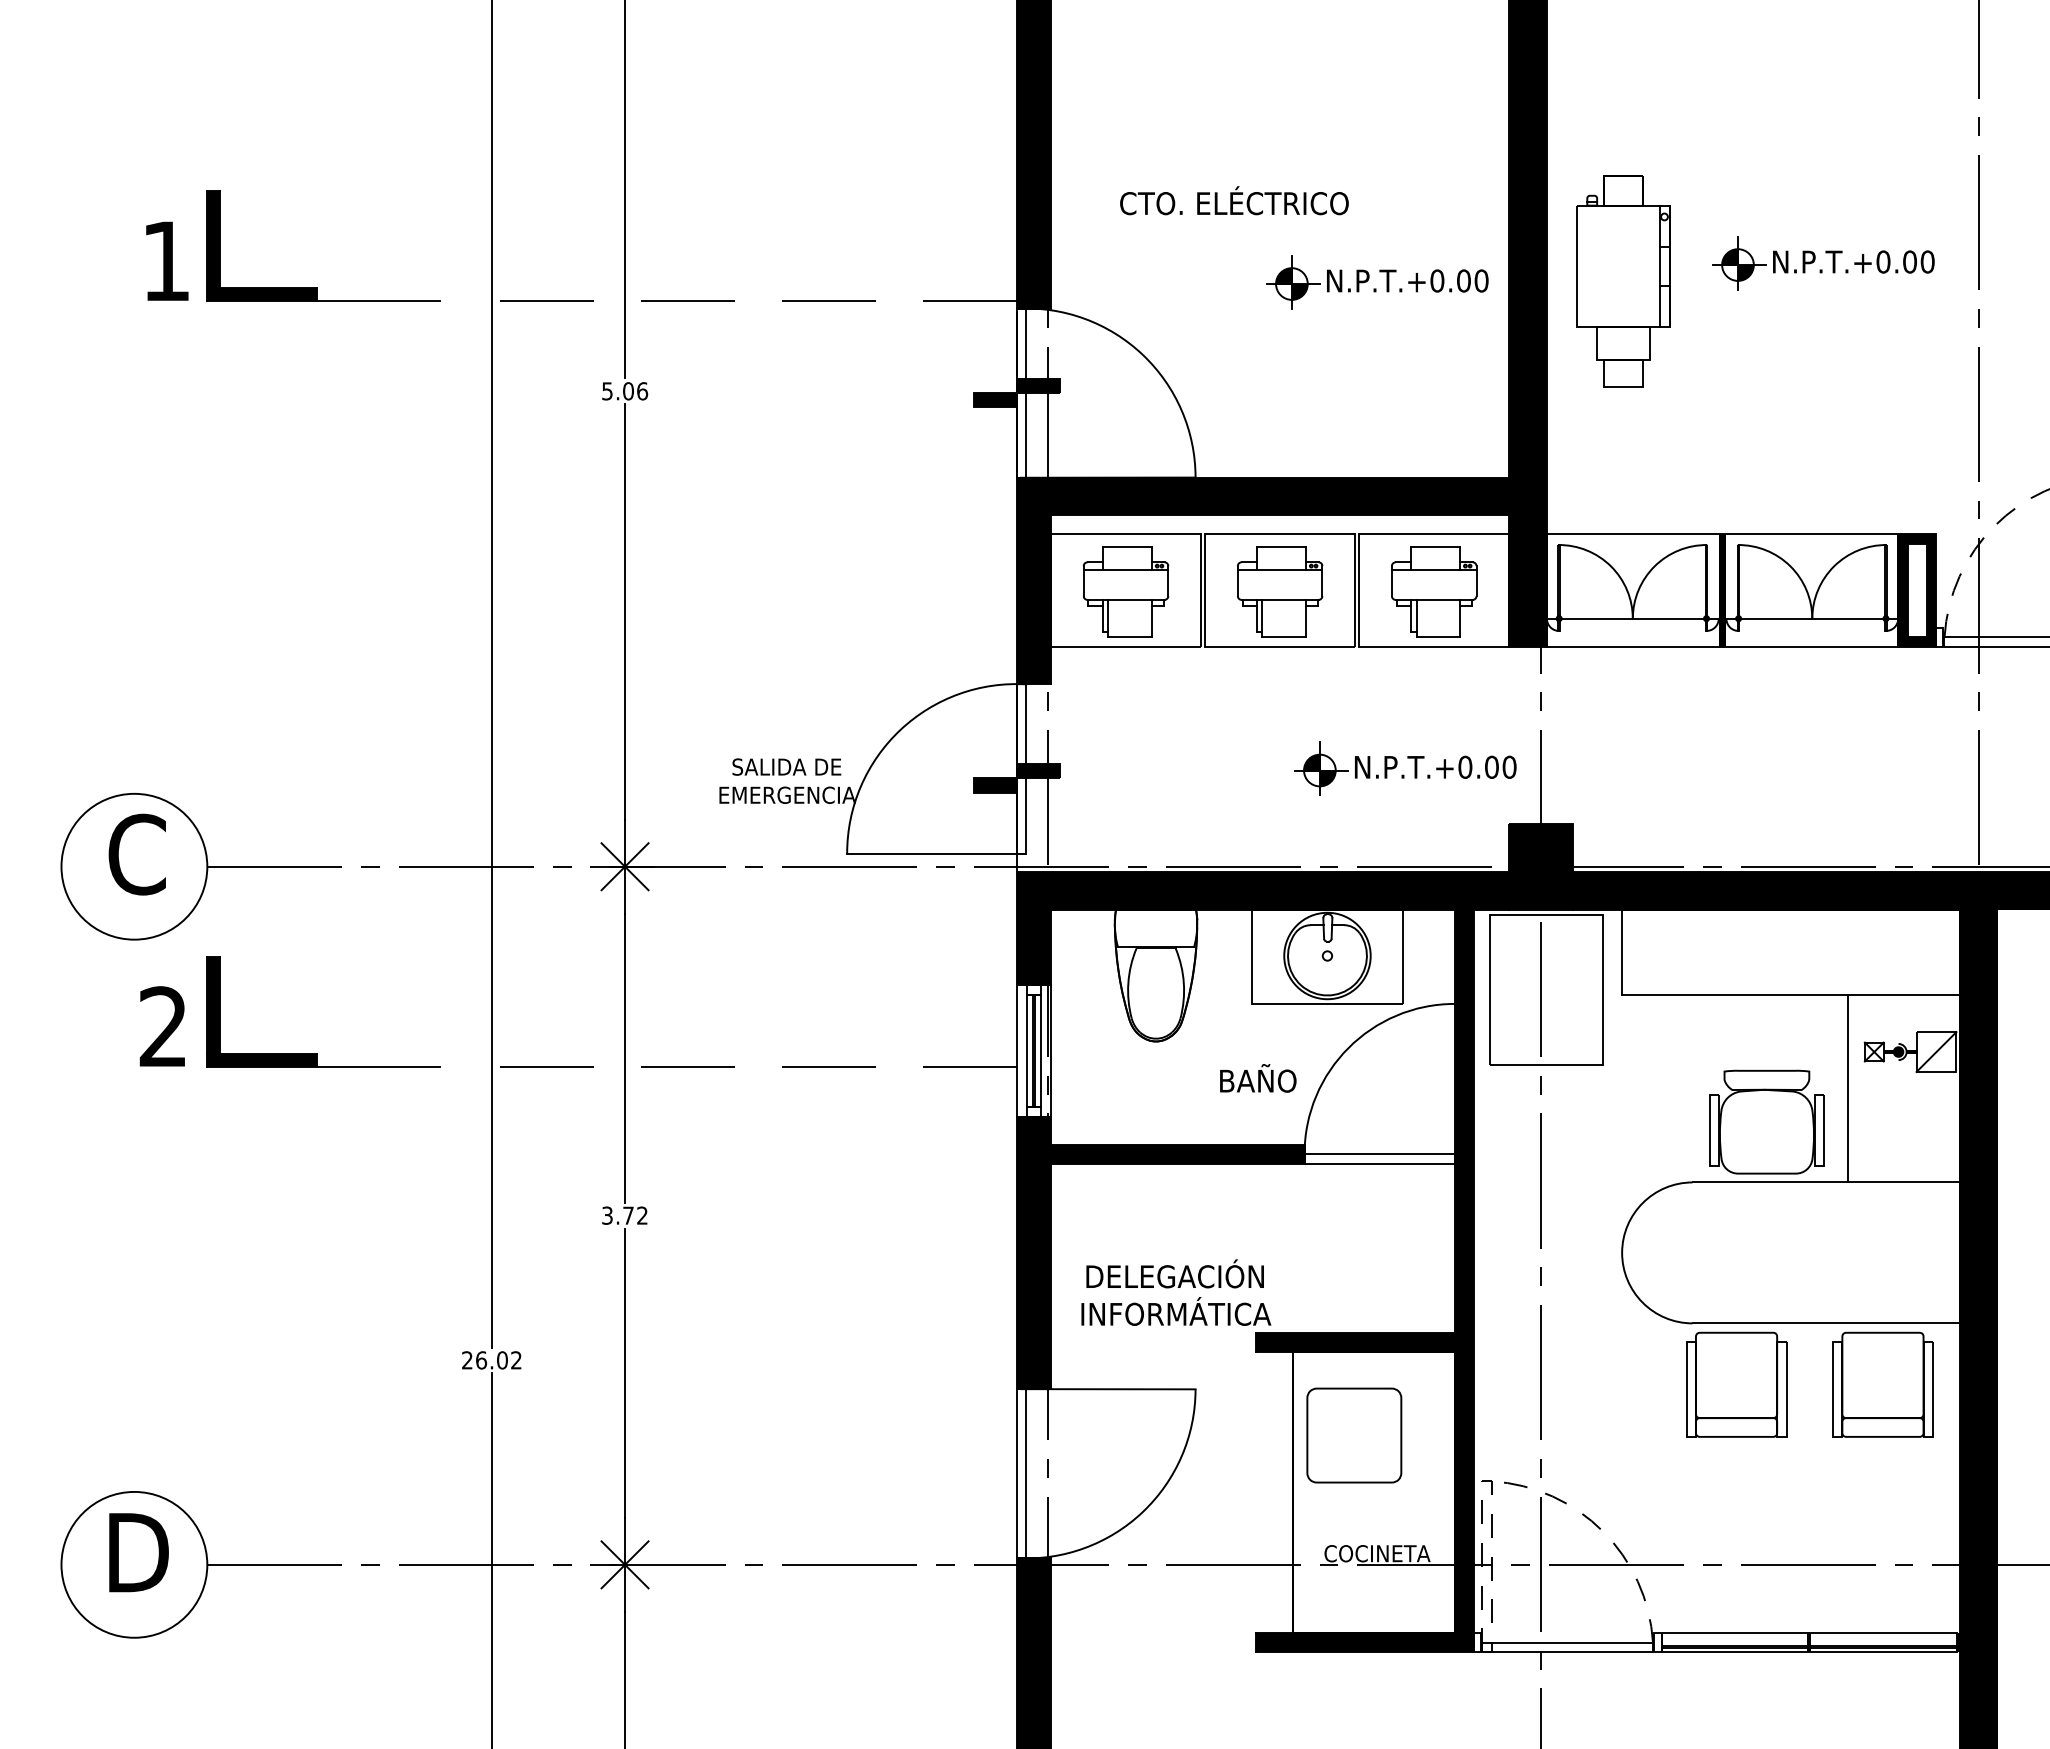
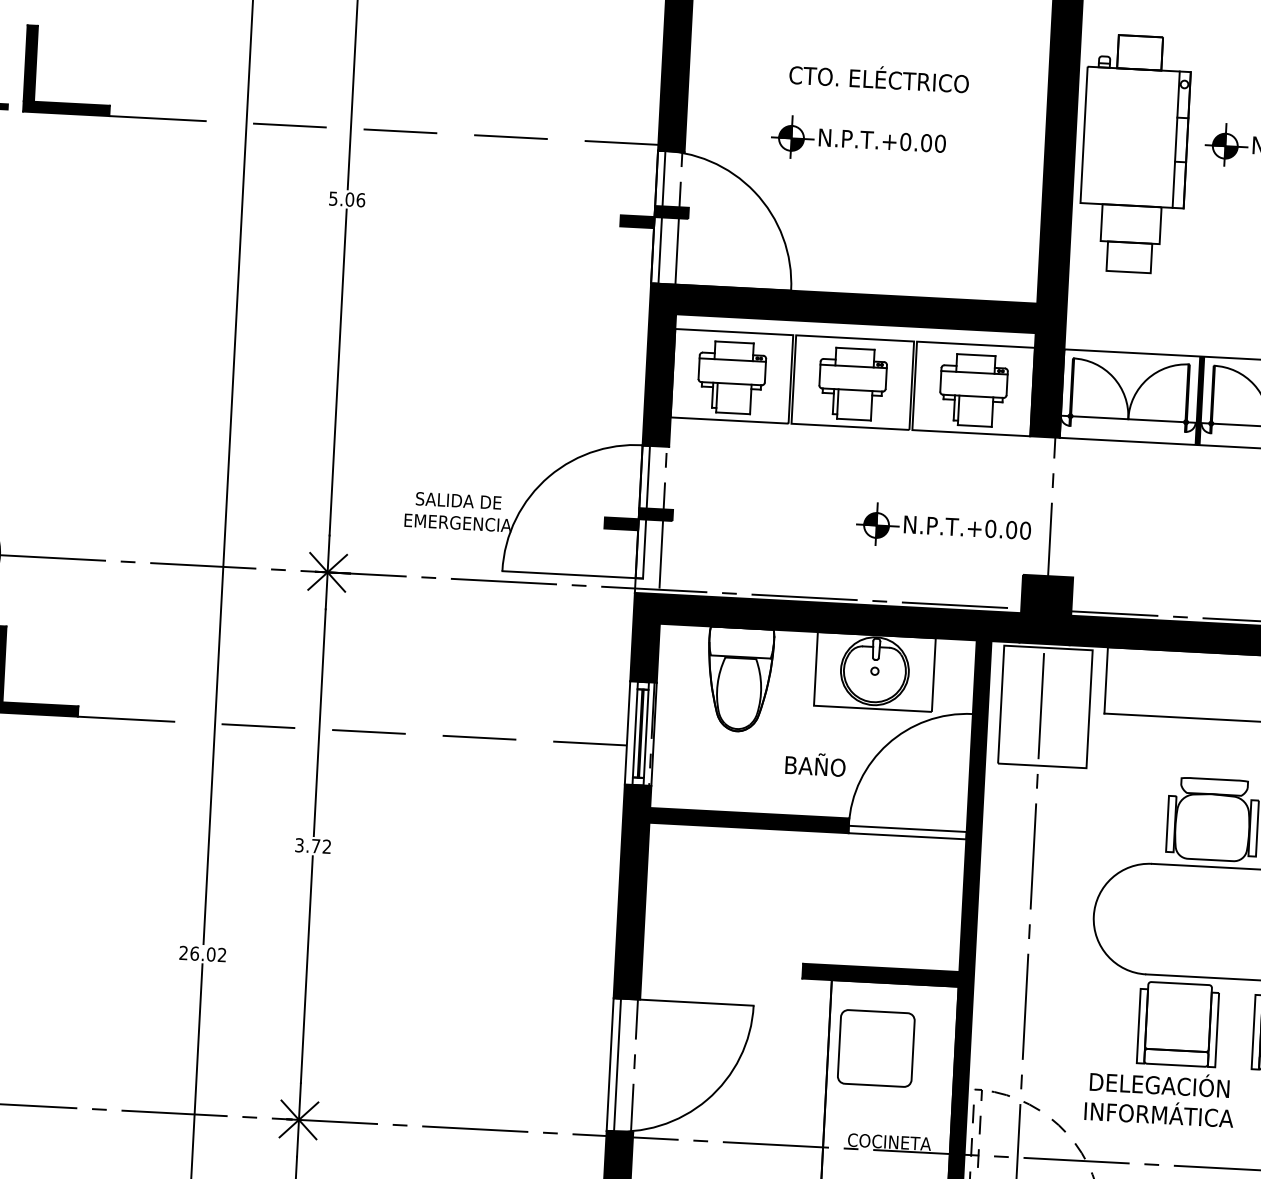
text: (1234, 200) -> (879, 77), moved
part: (1623, 281) -> (1134, 154), size x1.43
part: (1376, 288) -> (857, 145), moved
text: (1176, 1292) -> (1160, 1097), moved

